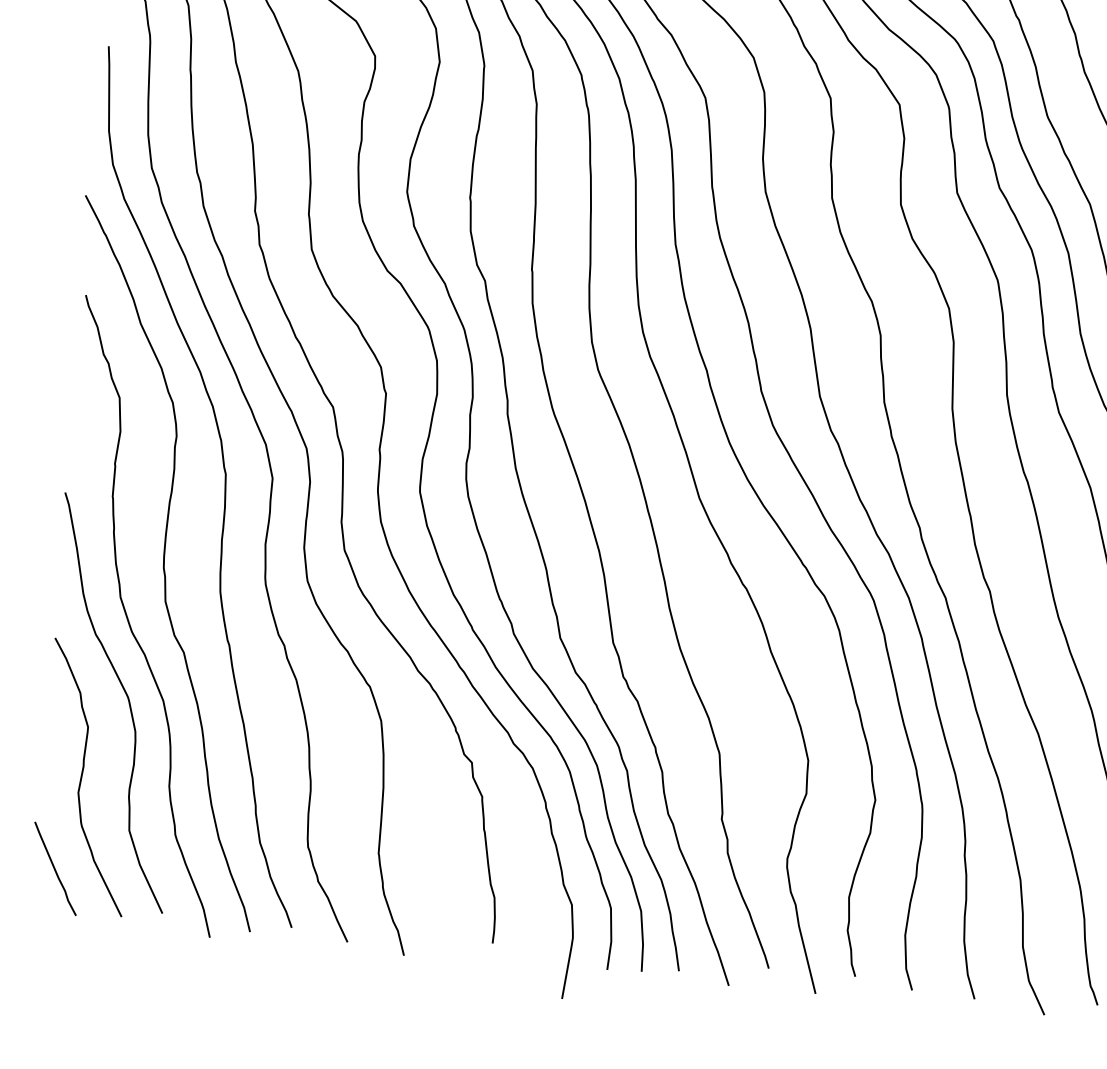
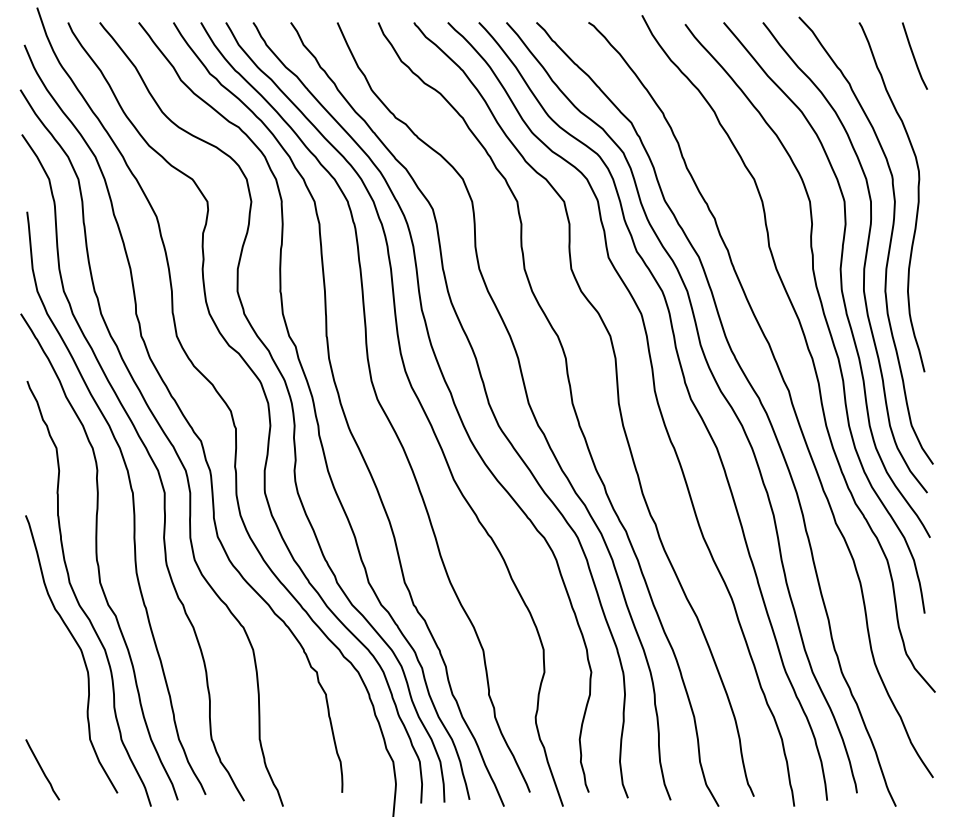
curve: (83, 775) -> (55, 705), removed

